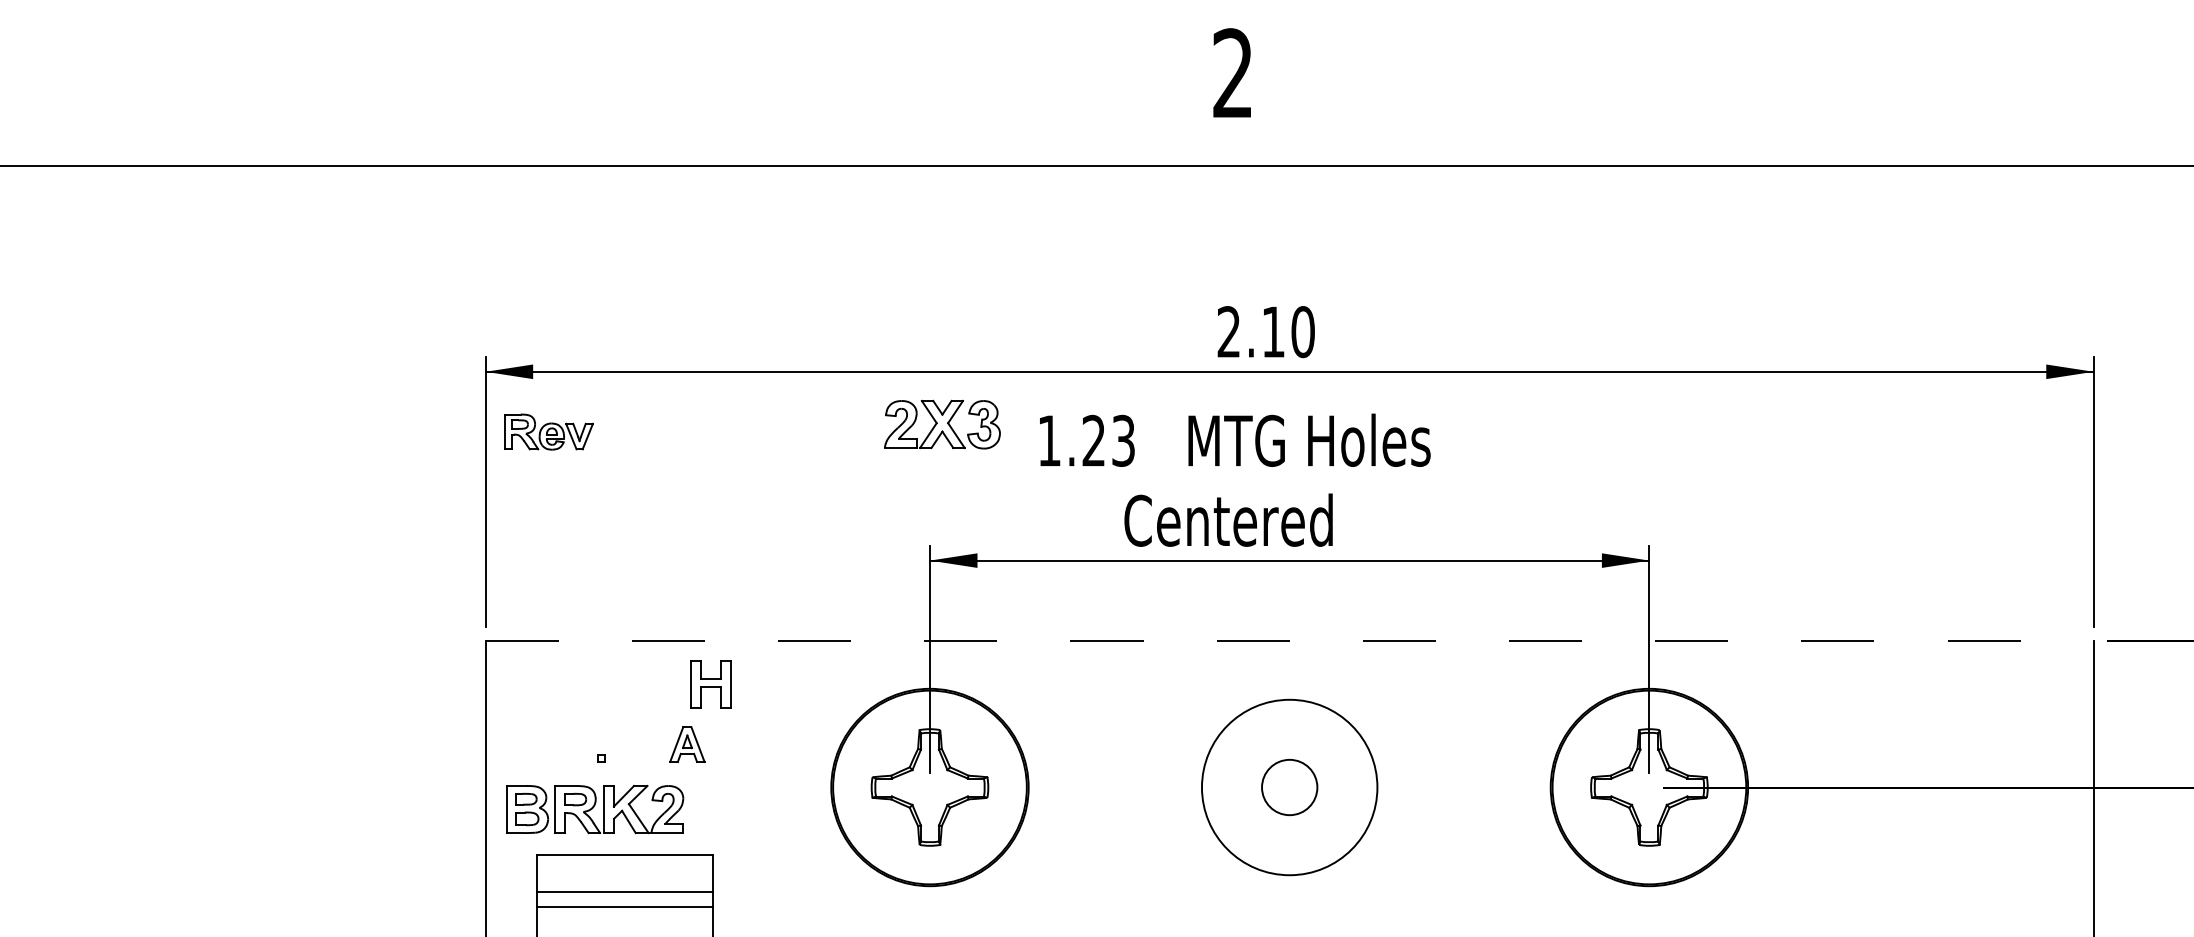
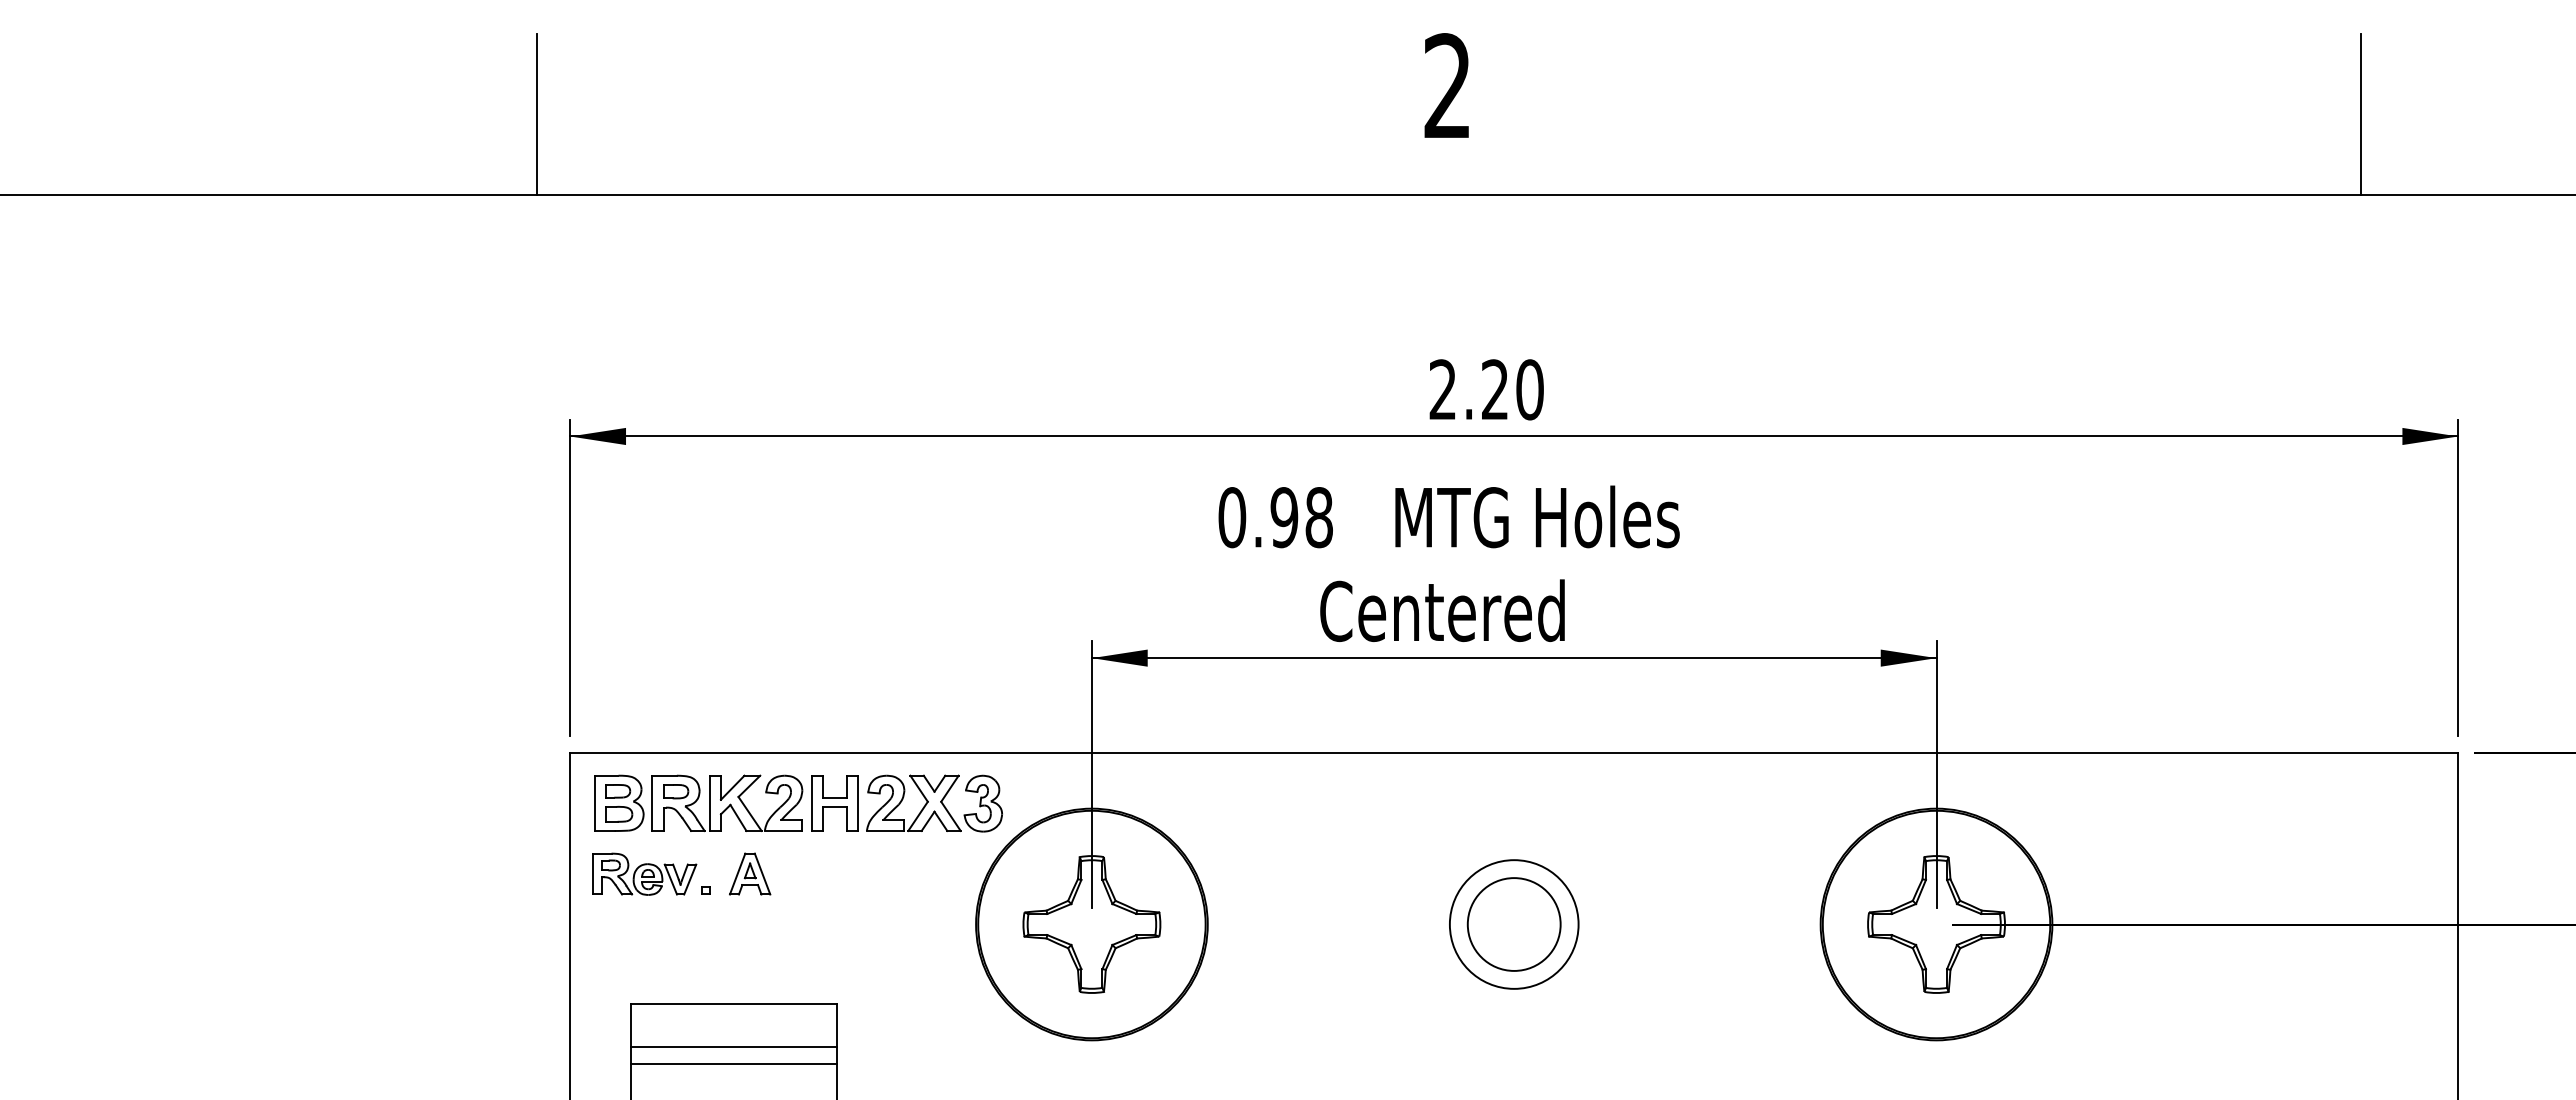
line: (457, 96) -> (537, 113), added
line: (2010, 96) -> (2360, 113), added
text: (1272, 331) -> (1494, 389), 2.10 -> 2.20
part: (942, 424) -> (934, 803), moved
part: (548, 431) -> (644, 873), moved
text: (1086, 440) -> (1275, 517), 1.23 -> 0.98
line: (1289, 640) -> (1514, 752), dashed -> solid
part: (687, 744) -> (750, 873), moved
circle: (1289, 787) -> (1513, 924), size x0.62
circle: (1289, 787) -> (1513, 924), size x1.43
part: (594, 808) -> (698, 802), moved

